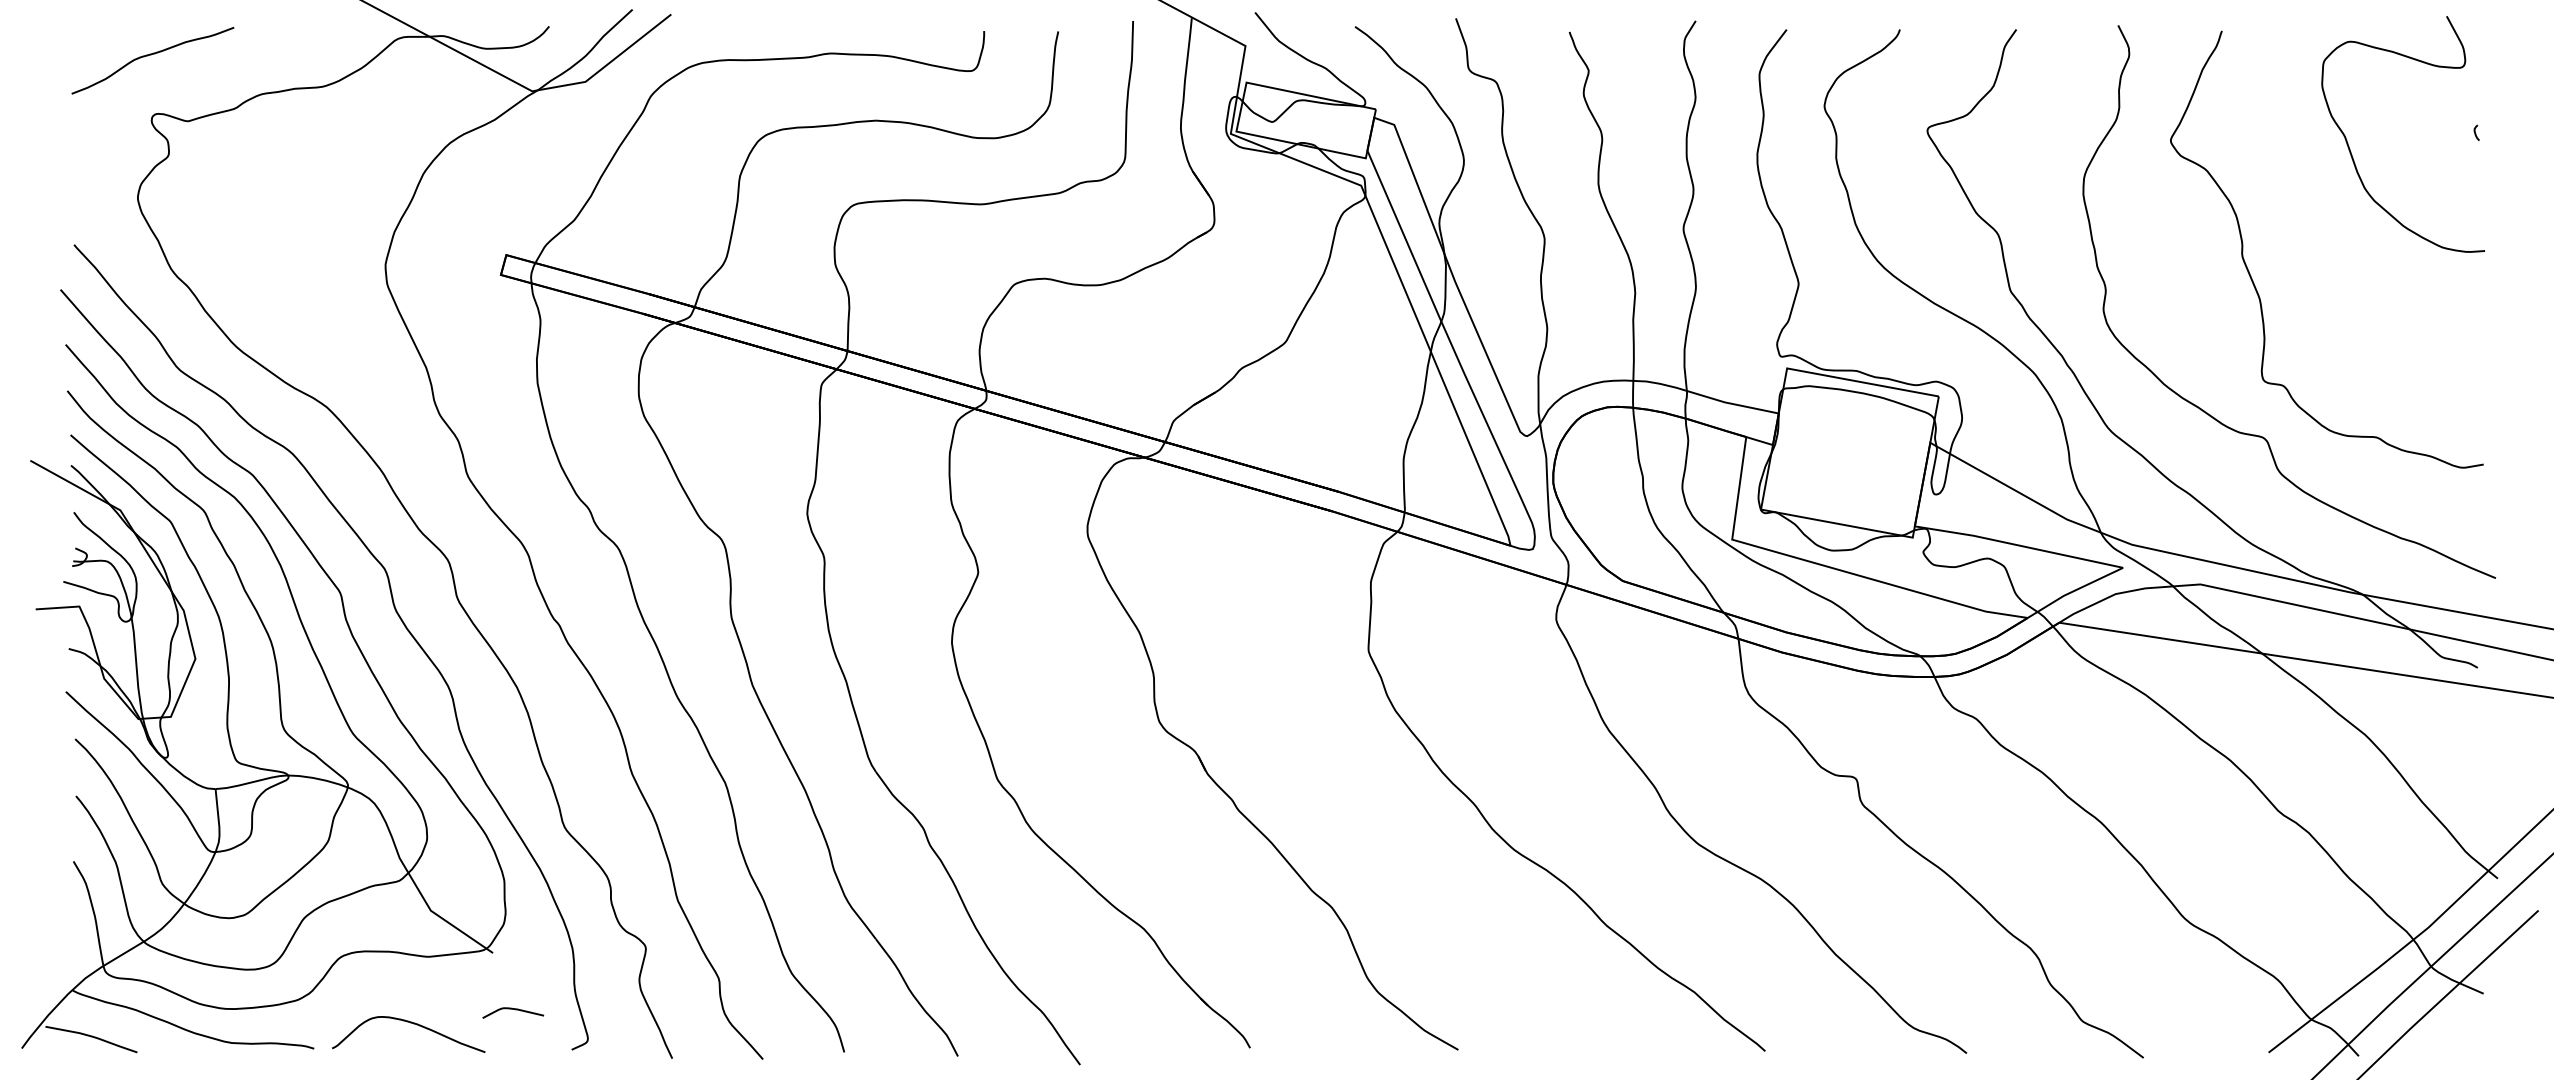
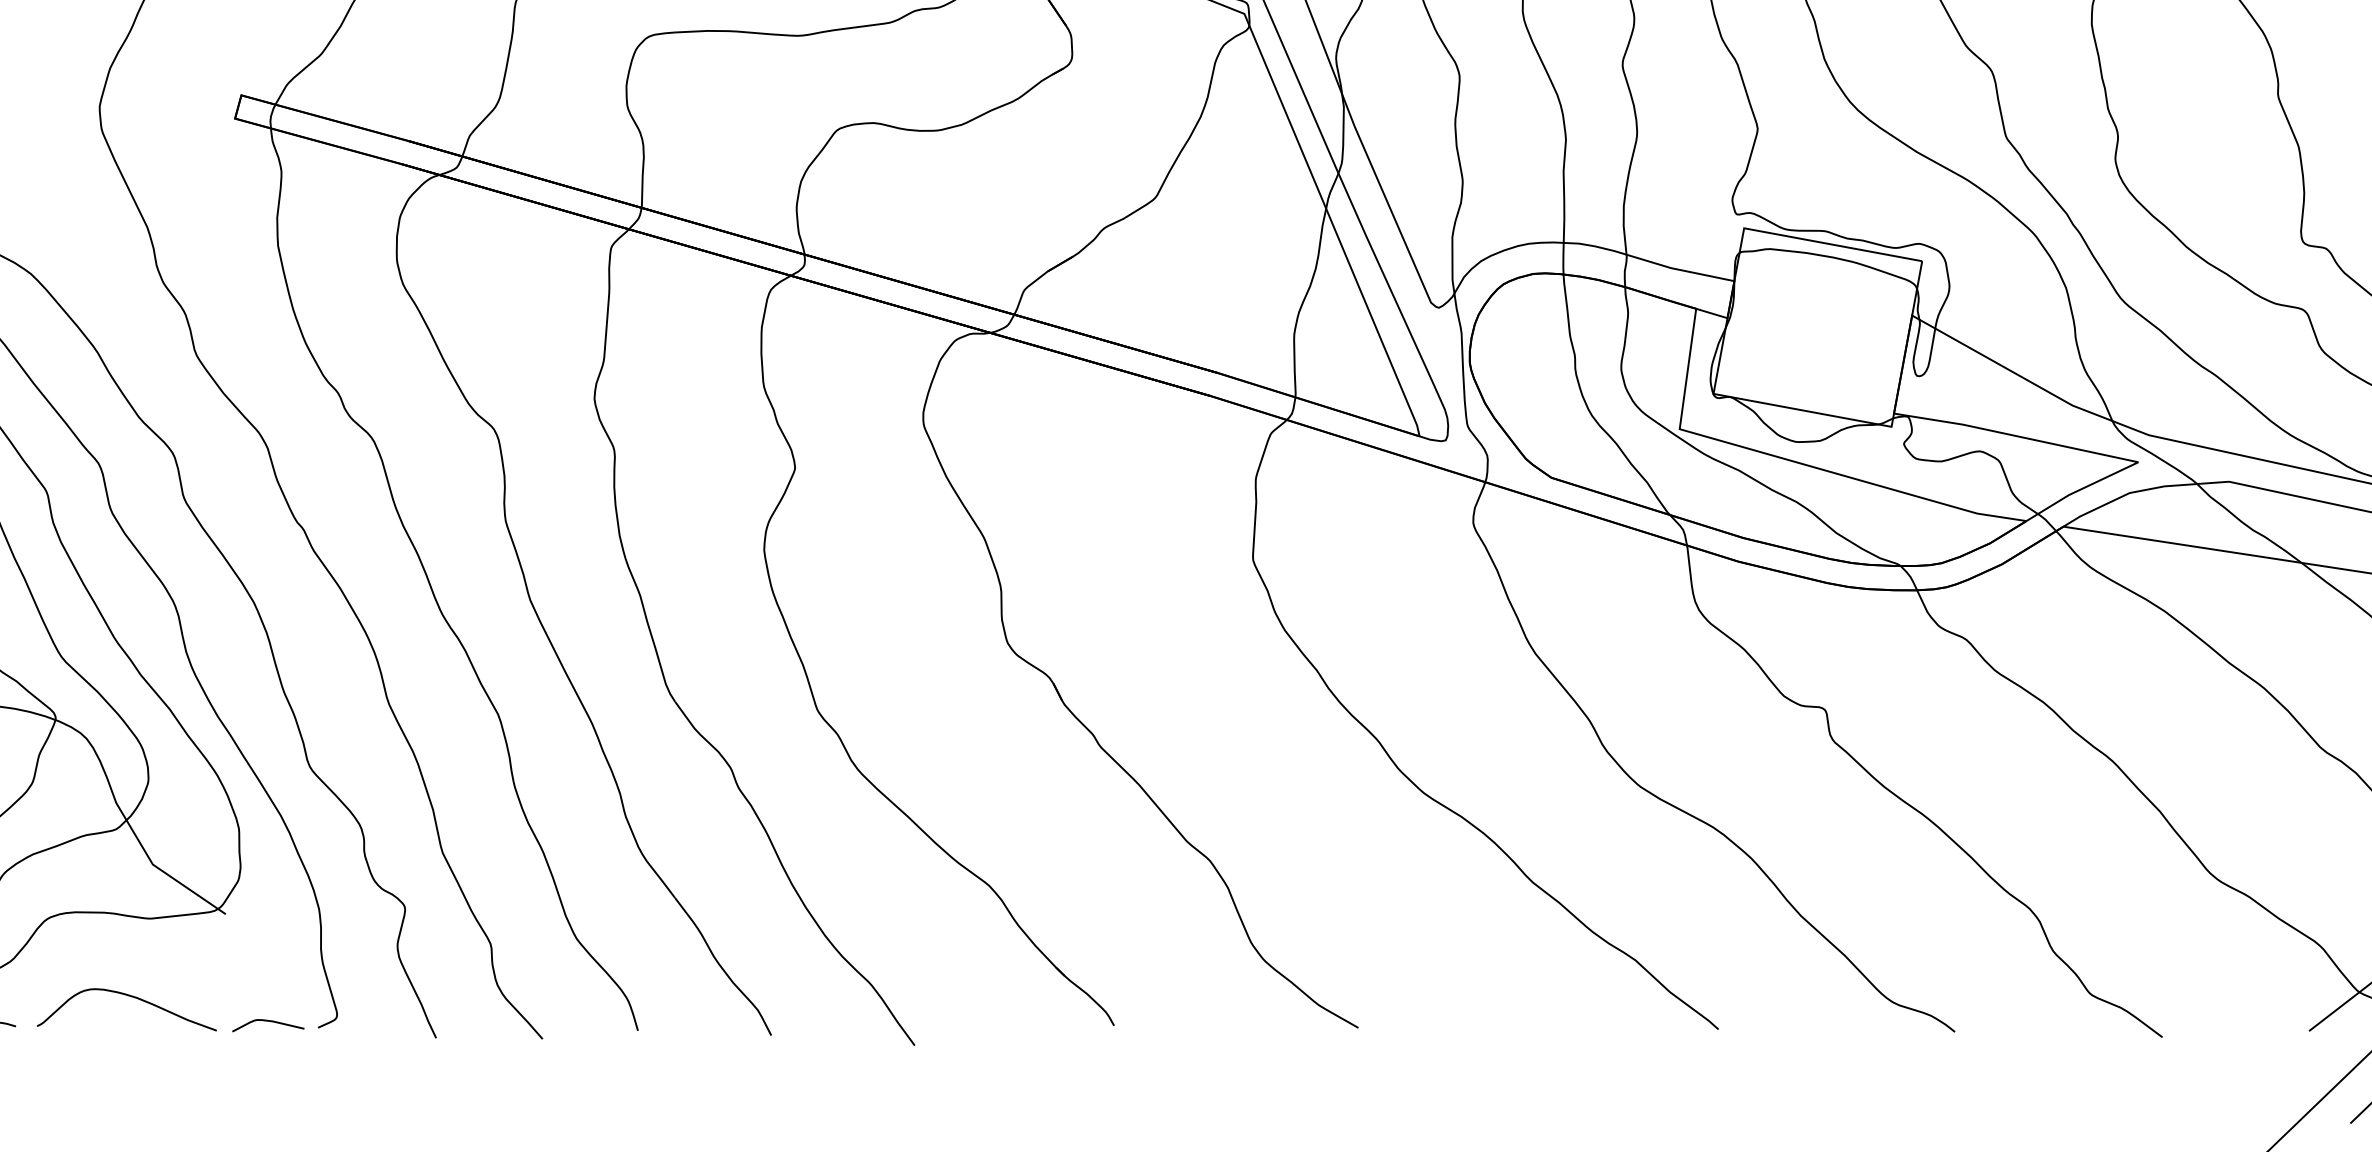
curve: (512, 1009) -> (267, 1021), moved

